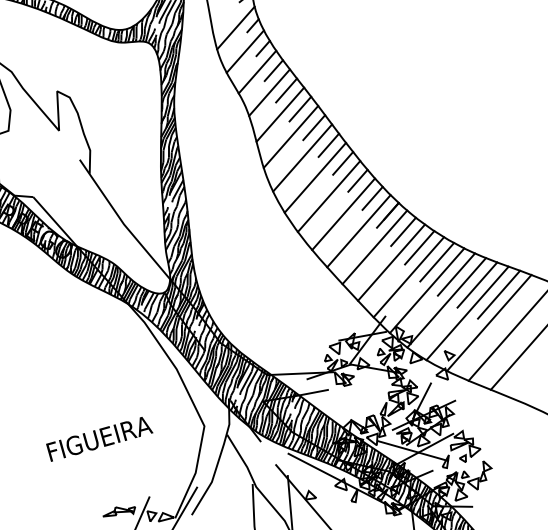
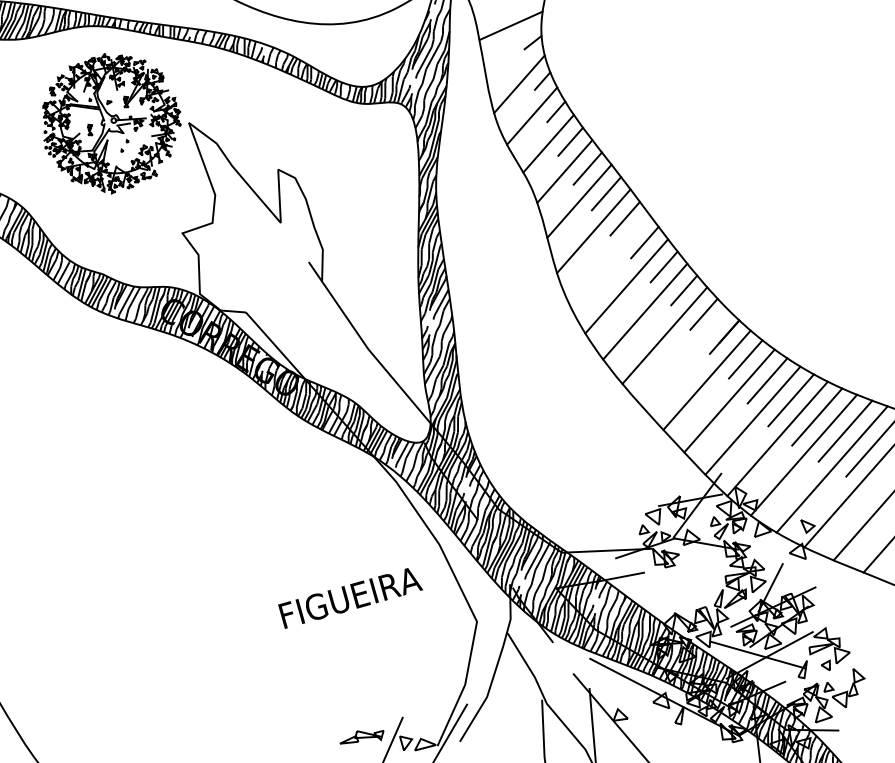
line: (302, 157) -> (609, 259), removed
line: (358, 231) -> (685, 358), removed
text: (99, 439) -> (350, 598), moved

